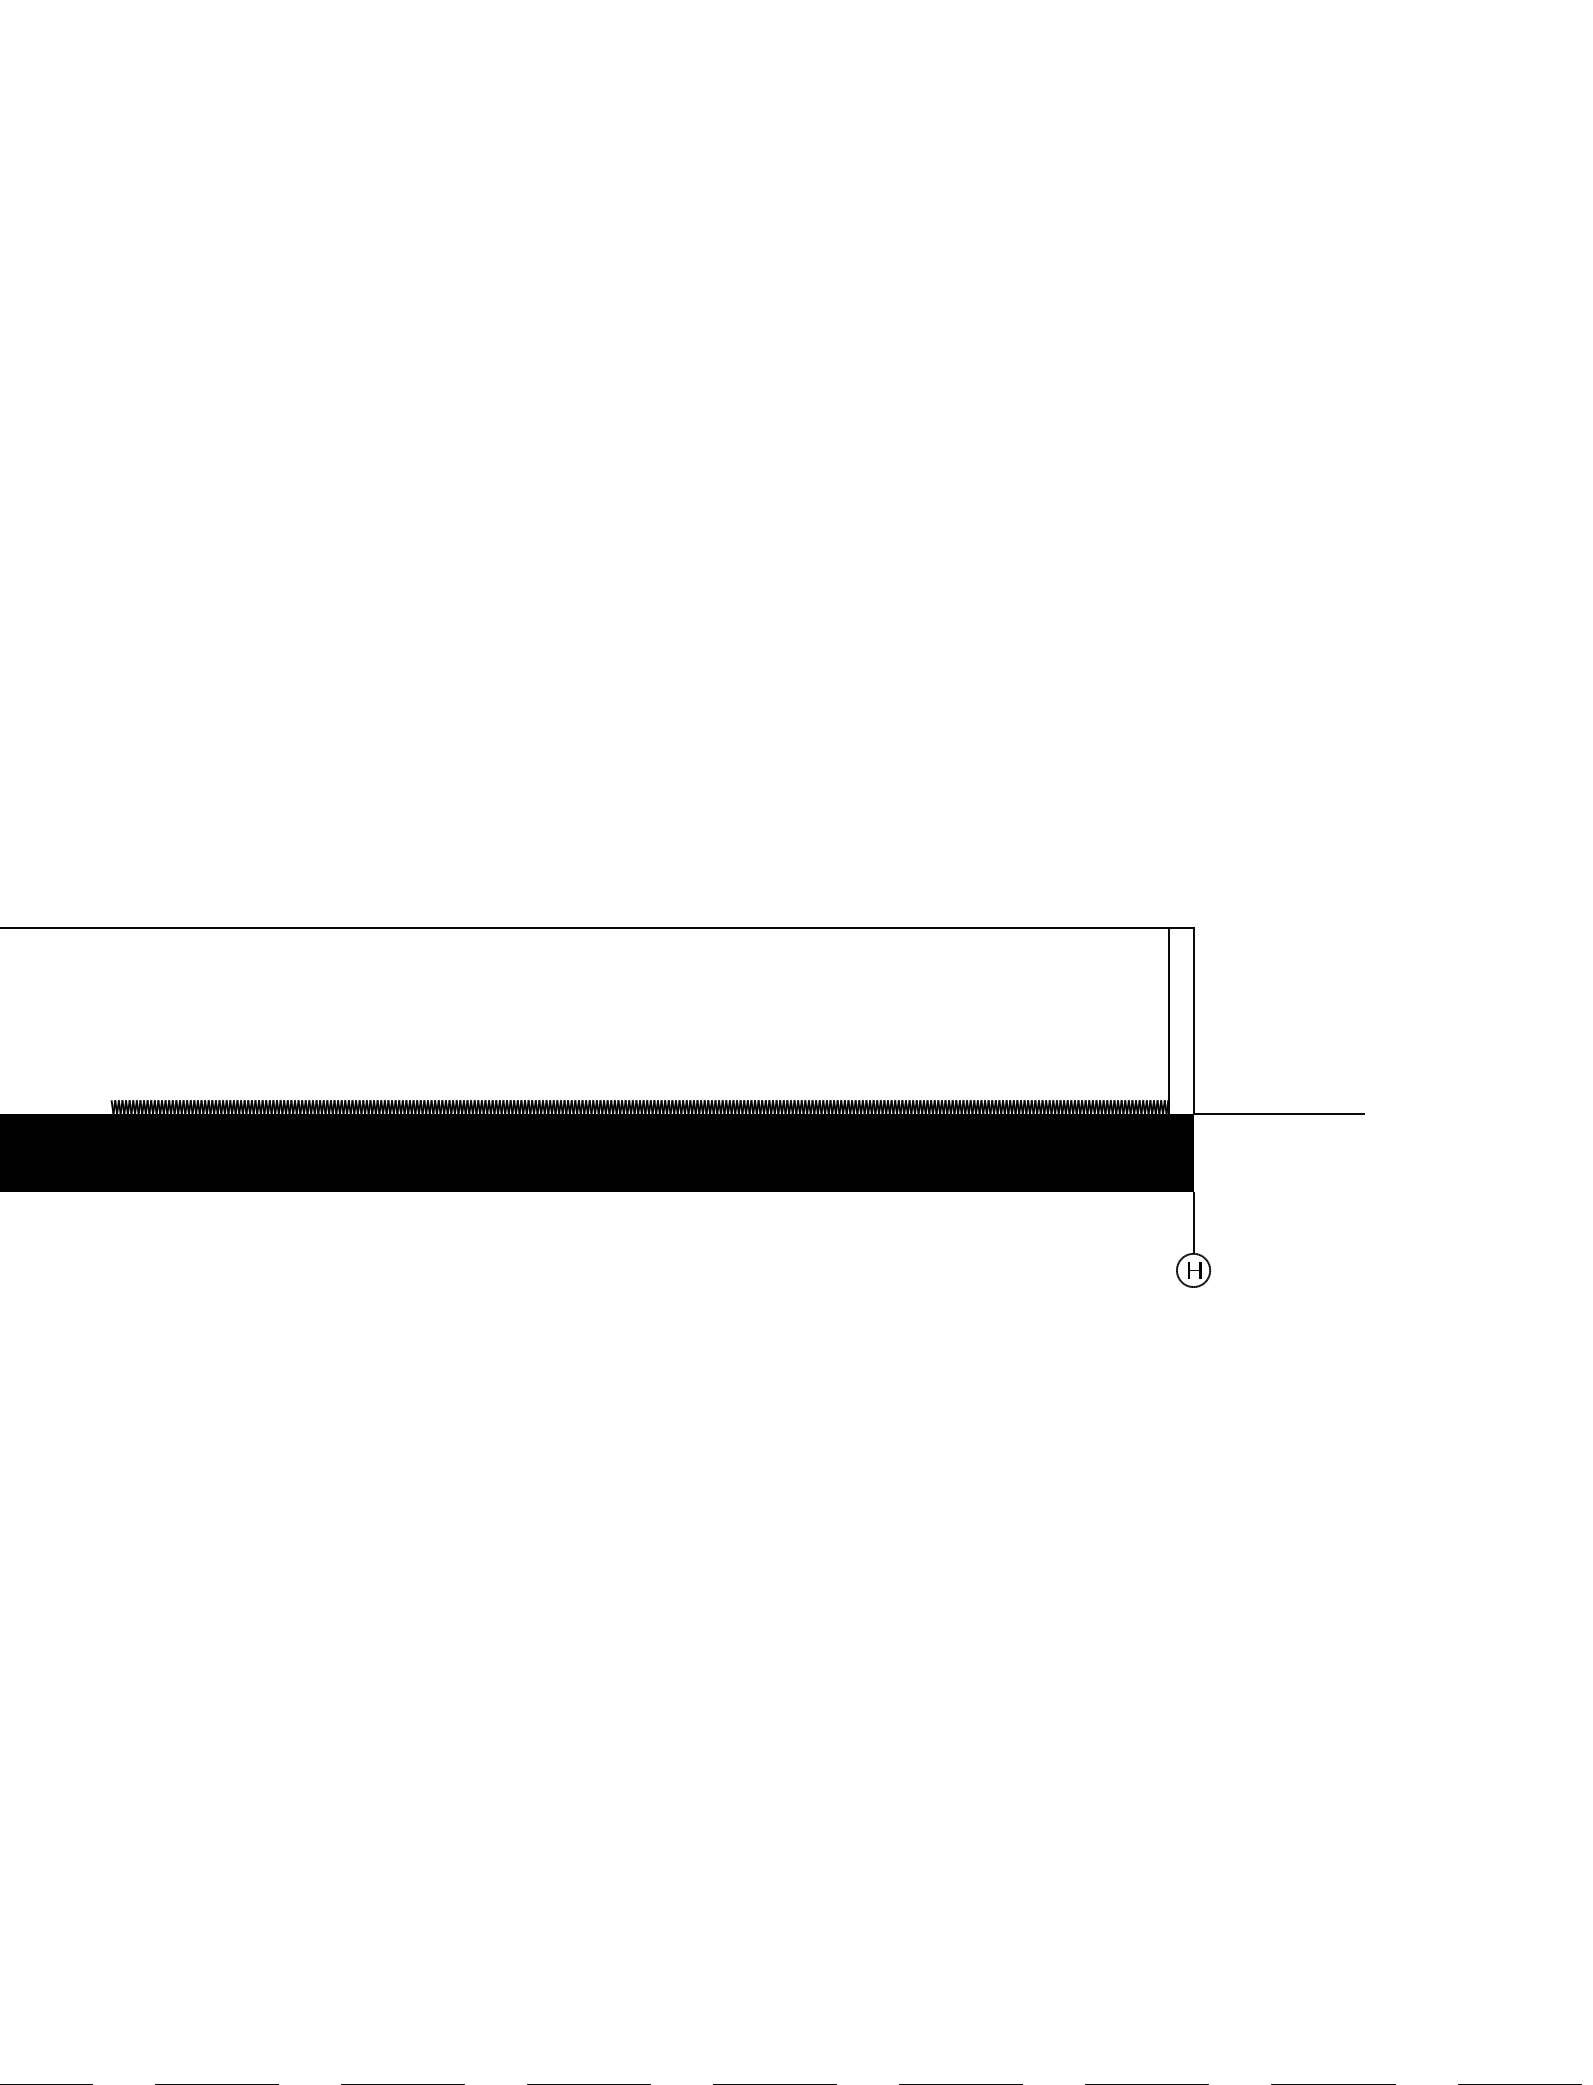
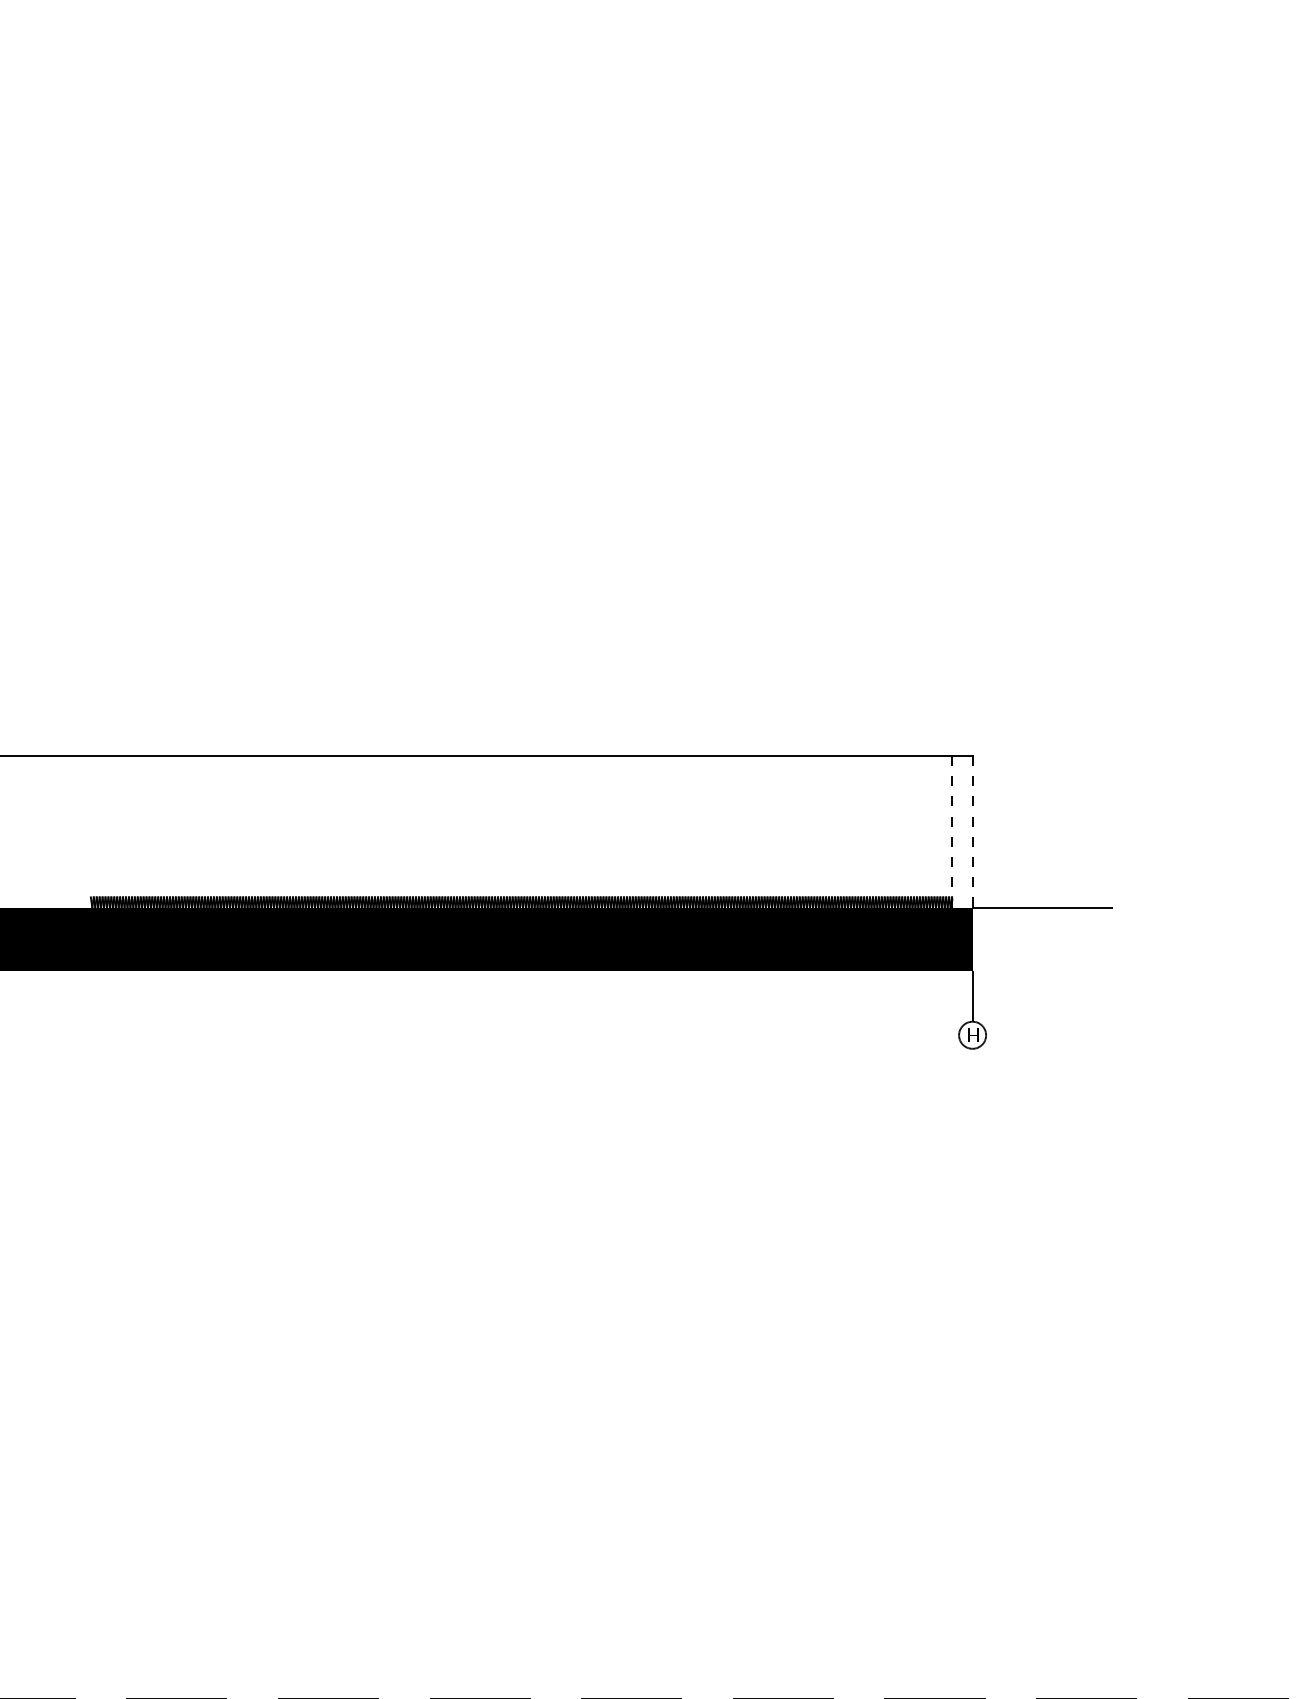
line: (1168, 1021) -> (952, 832), solid -> dashed
line: (1193, 1021) -> (972, 832), solid -> dashed

